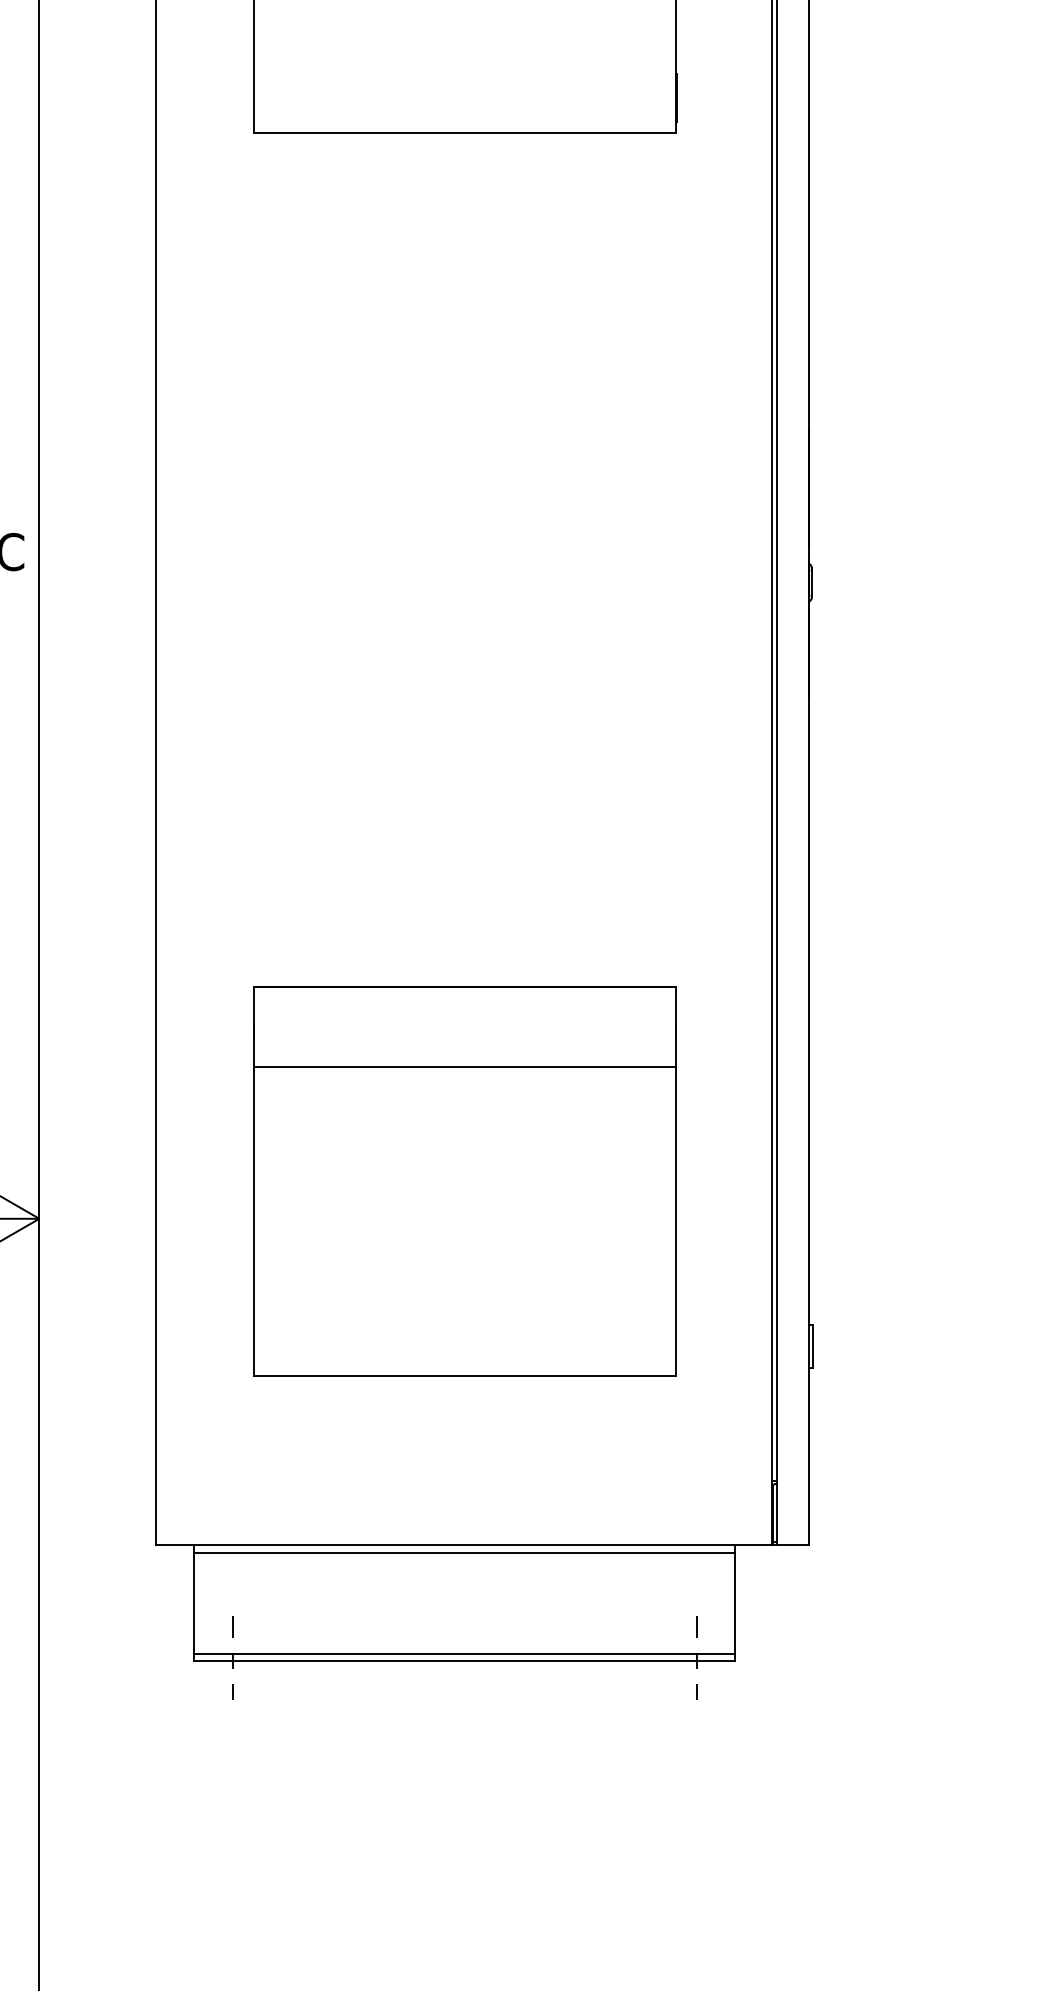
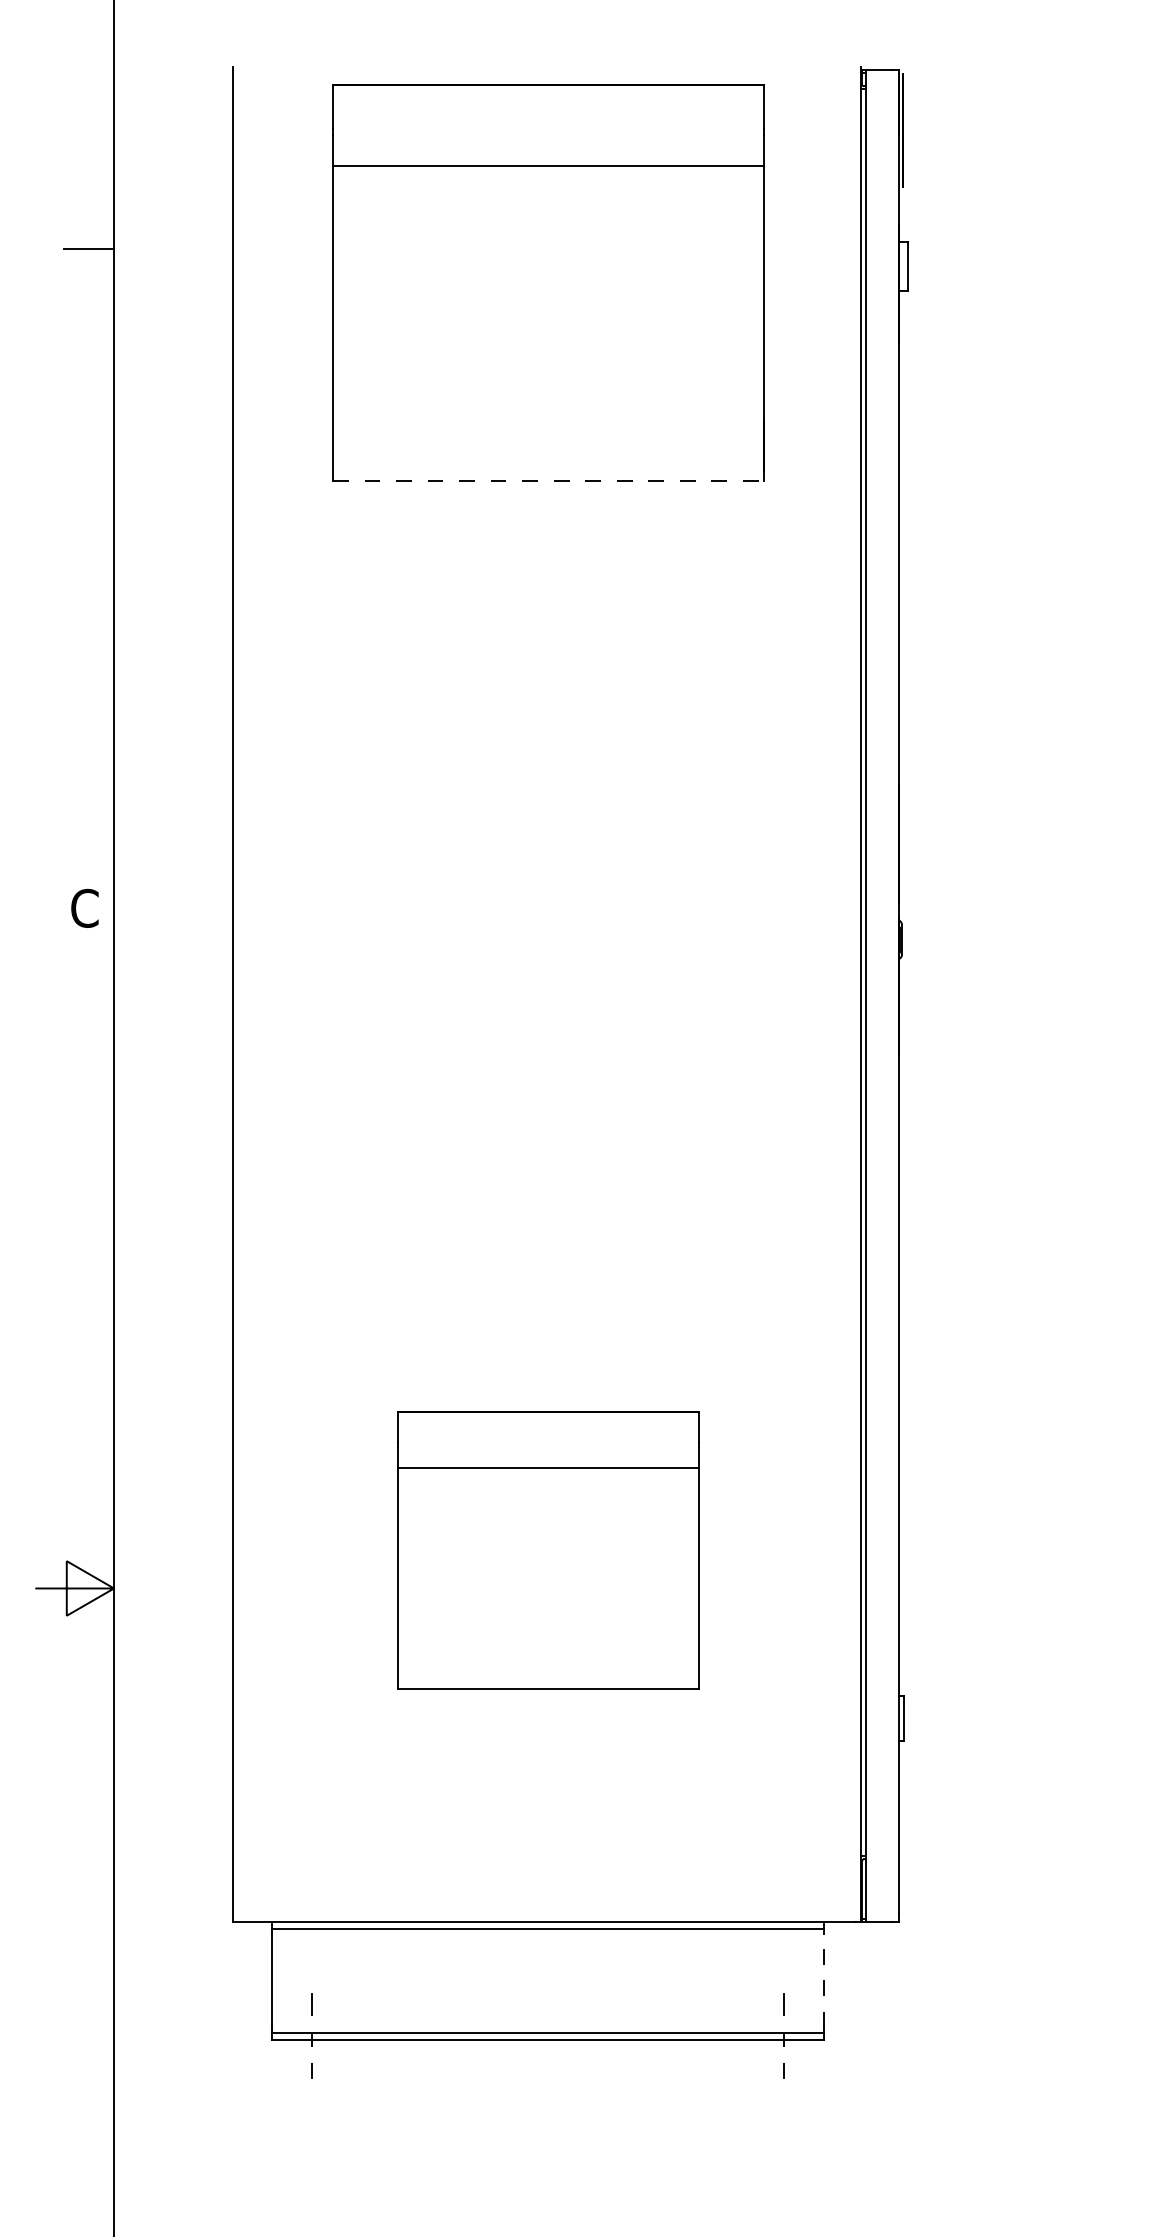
line: (465, 133) -> (548, 481), solid -> dashed
part: (465, 1180) -> (548, 1549), size x0.7
line: (734, 1603) -> (823, 1980), solid -> dashed

